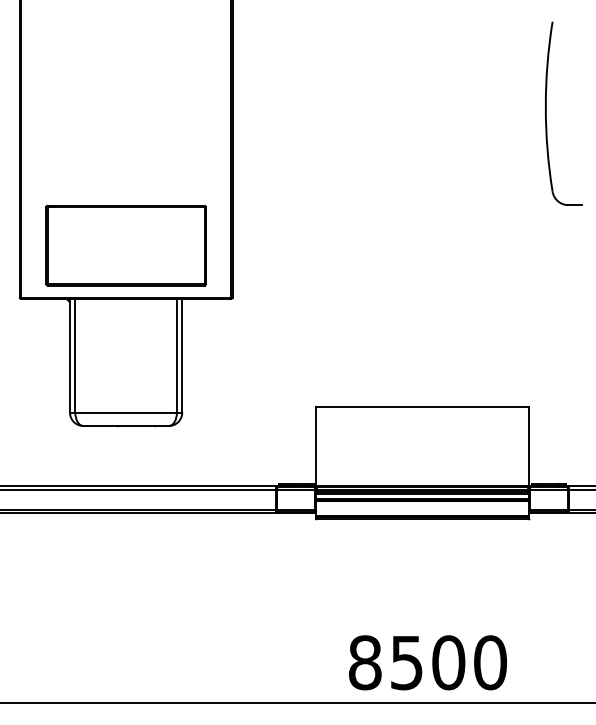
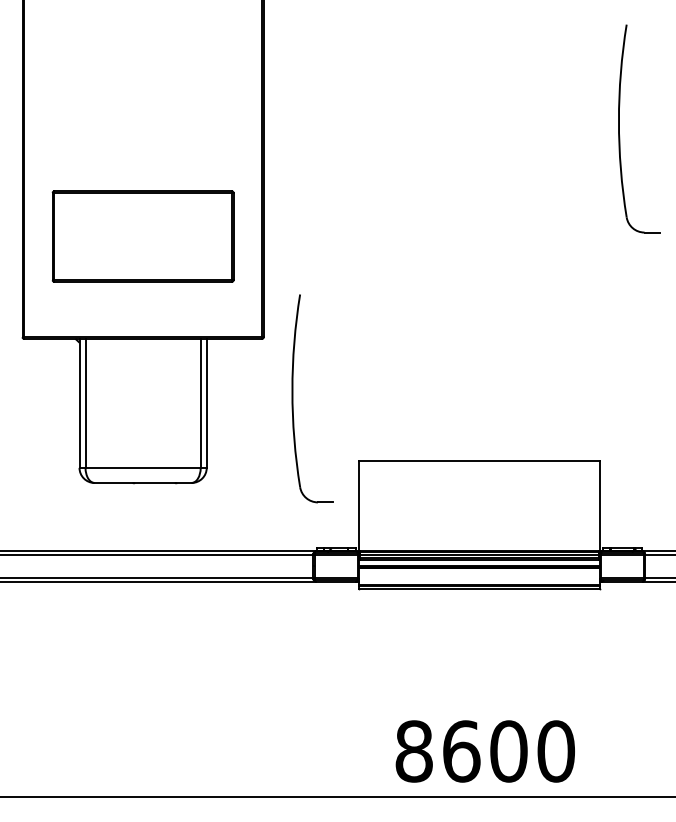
part: (125, 245) -> (142, 236), moved
part: (258, 351) -> (293, 398), added
text: (406, 662) -> (461, 751), 8500 -> 8600

